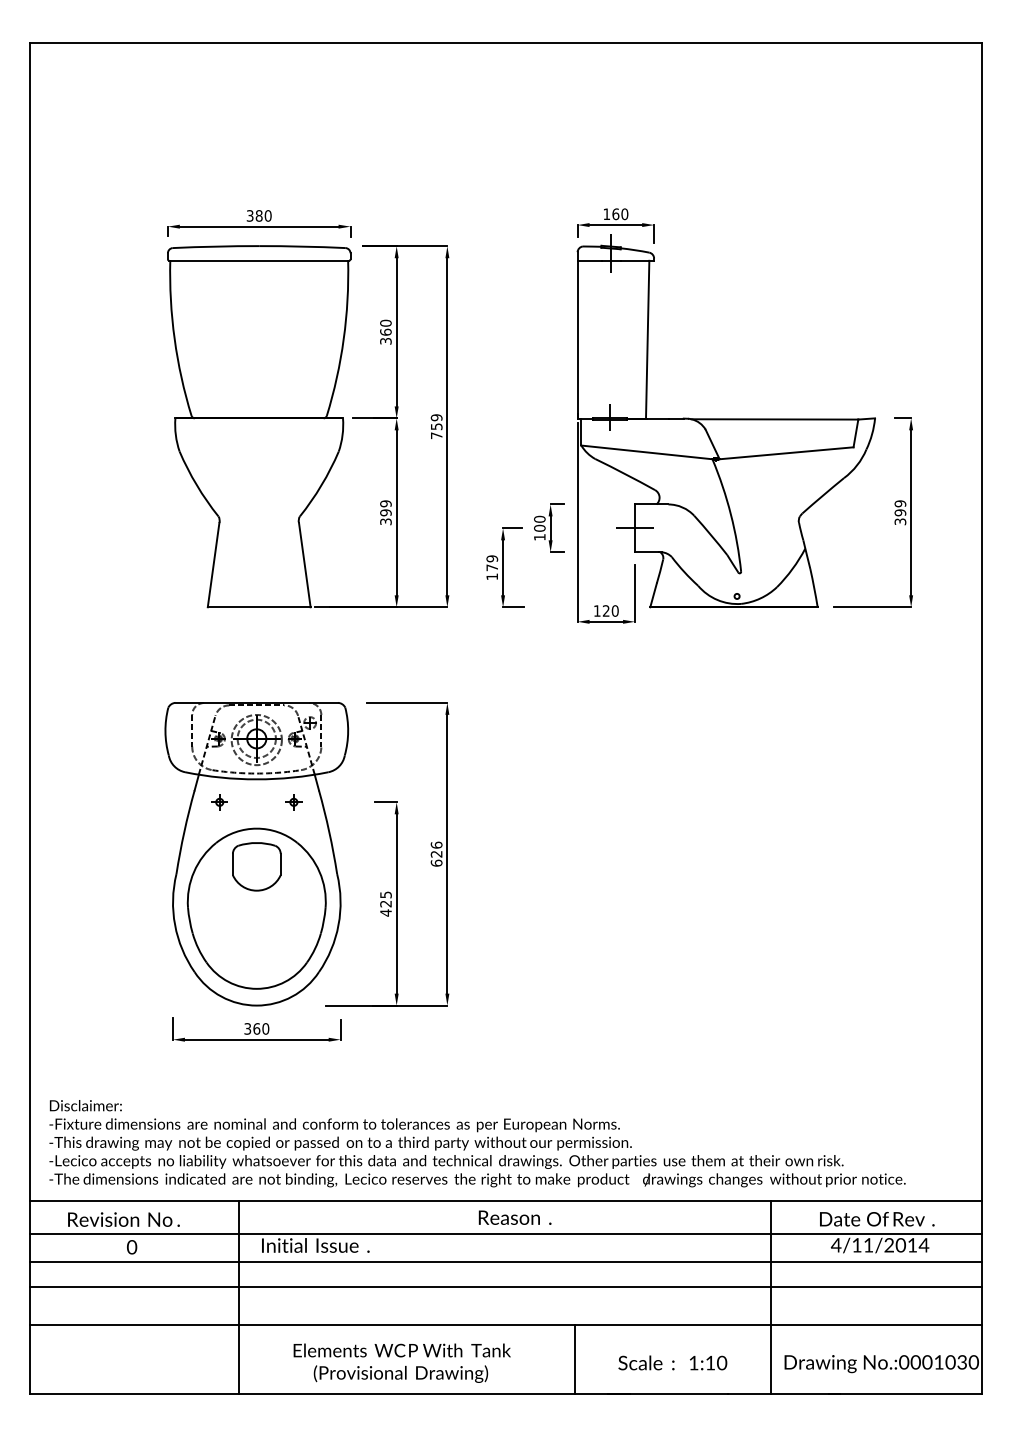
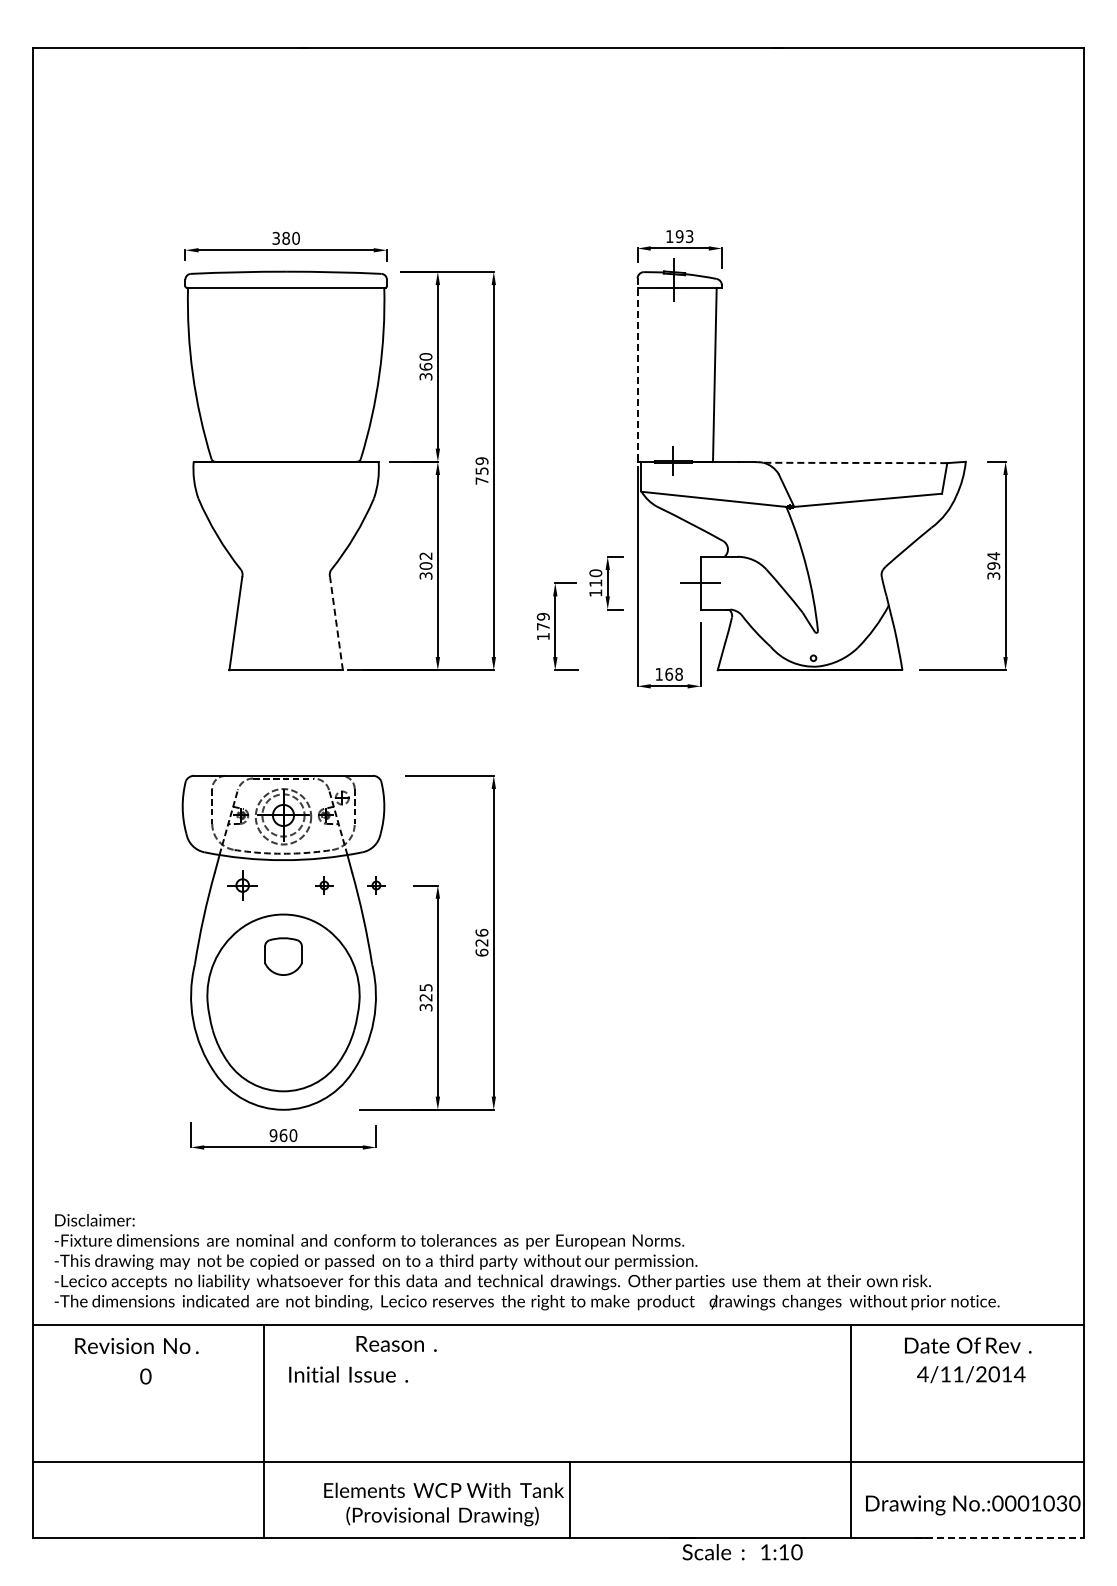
text: (620, 214) -> (684, 236), 160 -> 193
line: (577, 335) -> (637, 370), solid -> dashed
line: (775, 419) -> (855, 462), solid -> dashed
text: (900, 504) -> (993, 556), 399 -> 394
text: (385, 507) -> (425, 560), 399 -> 302
text: (539, 528) -> (595, 583), 100 -> 110
line: (304, 564) -> (336, 623), solid -> dashed
text: (610, 610) -> (673, 673), 120 -> 168
part: (219, 802) -> (242, 885), size x1.6
part: (341, 802) -> (376, 885), added
part: (256, 866) -> (283, 956), size x0.7
text: (385, 912) -> (425, 1007), 425 -> 325
text: (247, 1028) -> (273, 1135), 360 -> 960
text: (515, 1217) -> (396, 1343), moved
line: (506, 1233) -> (558, 1361), removed
line: (506, 1261) -> (558, 1392), removed
line: (506, 1287) -> (558, 1420), removed
line: (574, 1358) -> (569, 1499), moved
text: (672, 1363) -> (742, 1552), moved
line: (905, 1394) -> (999, 1538), solid -> dashed

